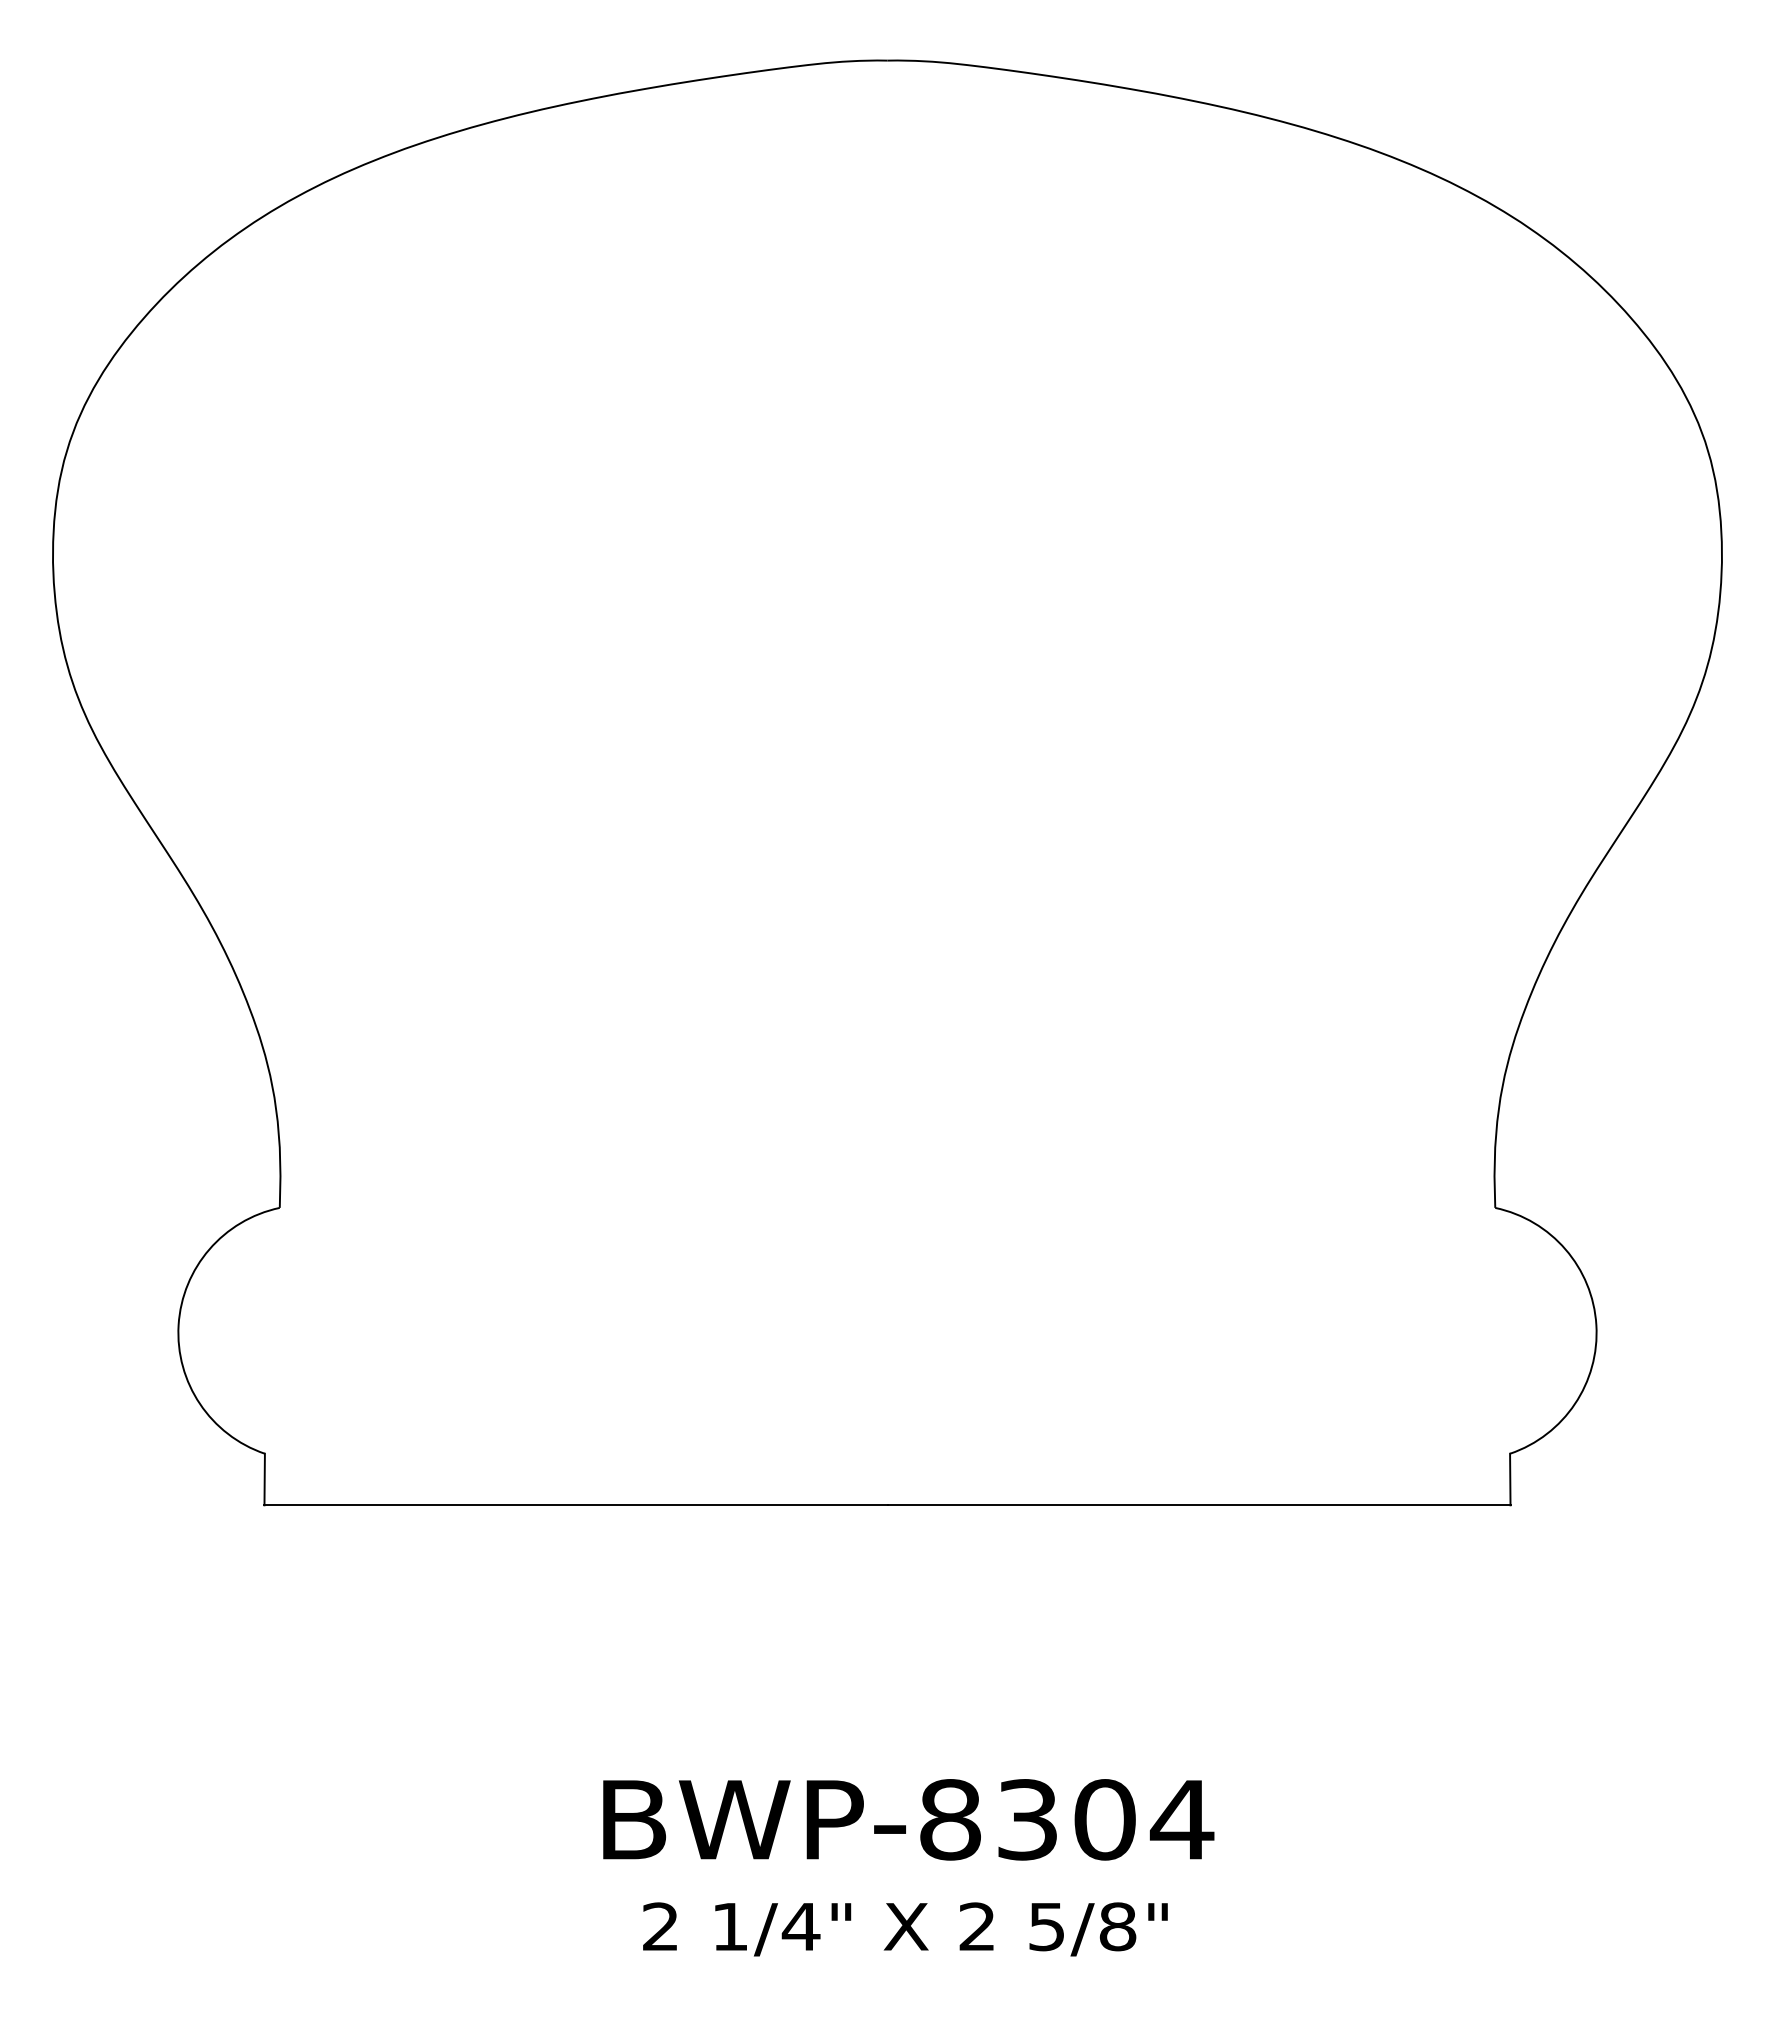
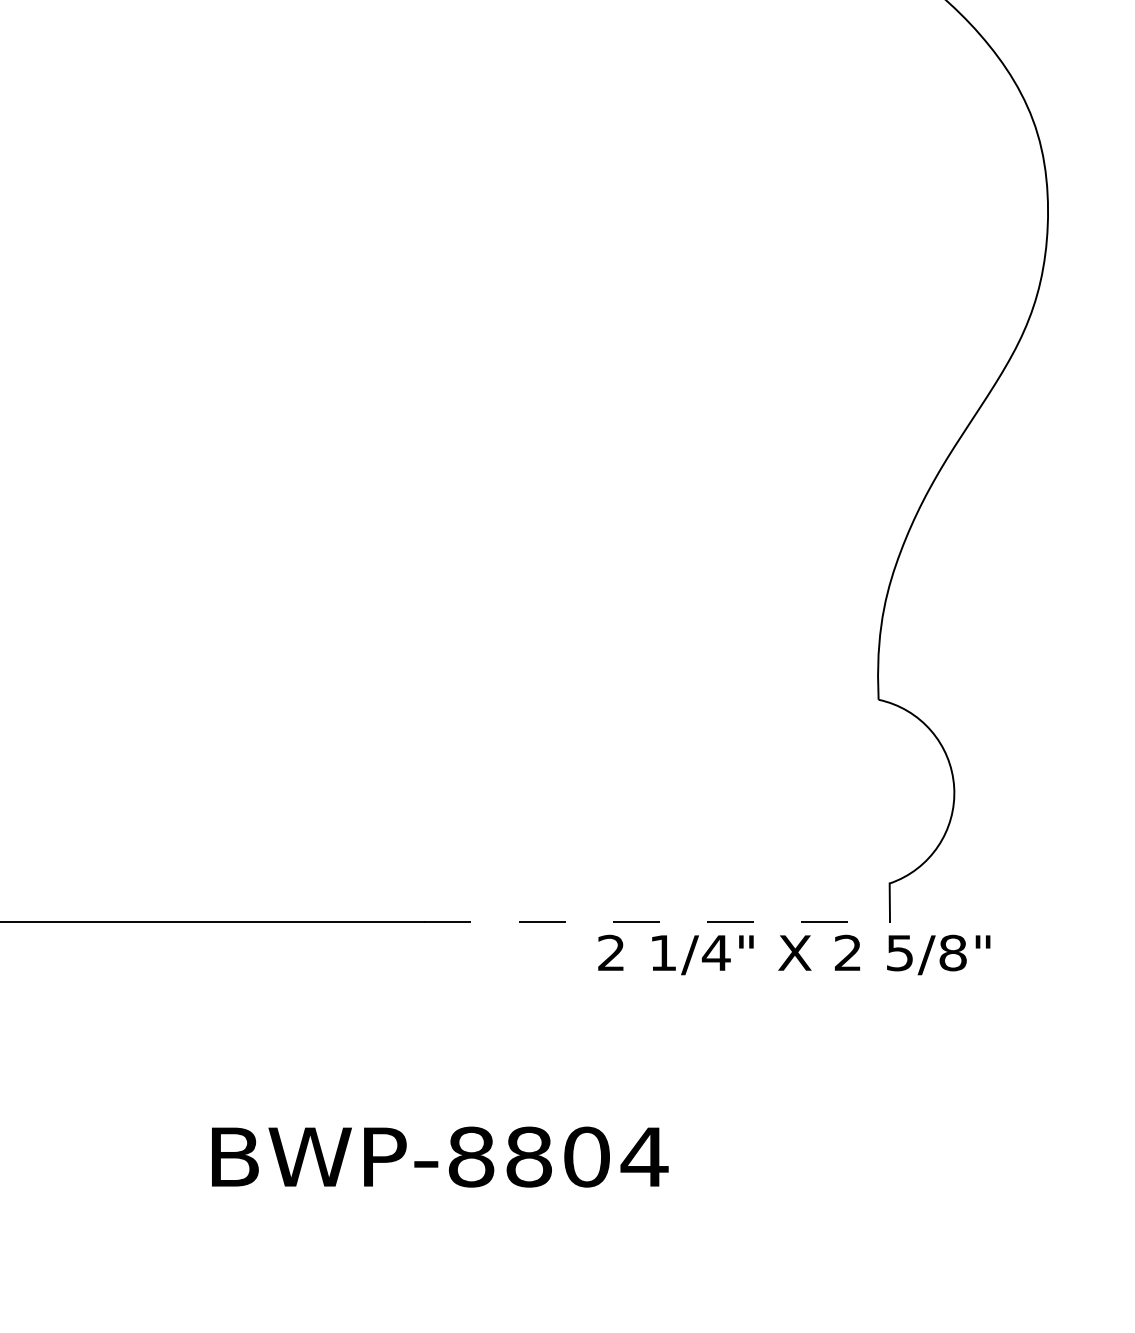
line: (1199, 1505) -> (657, 922), solid -> dashed
text: (1027, 1819) -> (529, 1156), BWP-8304 -> BWP-8804
text: (905, 1929) -> (794, 955), moved

